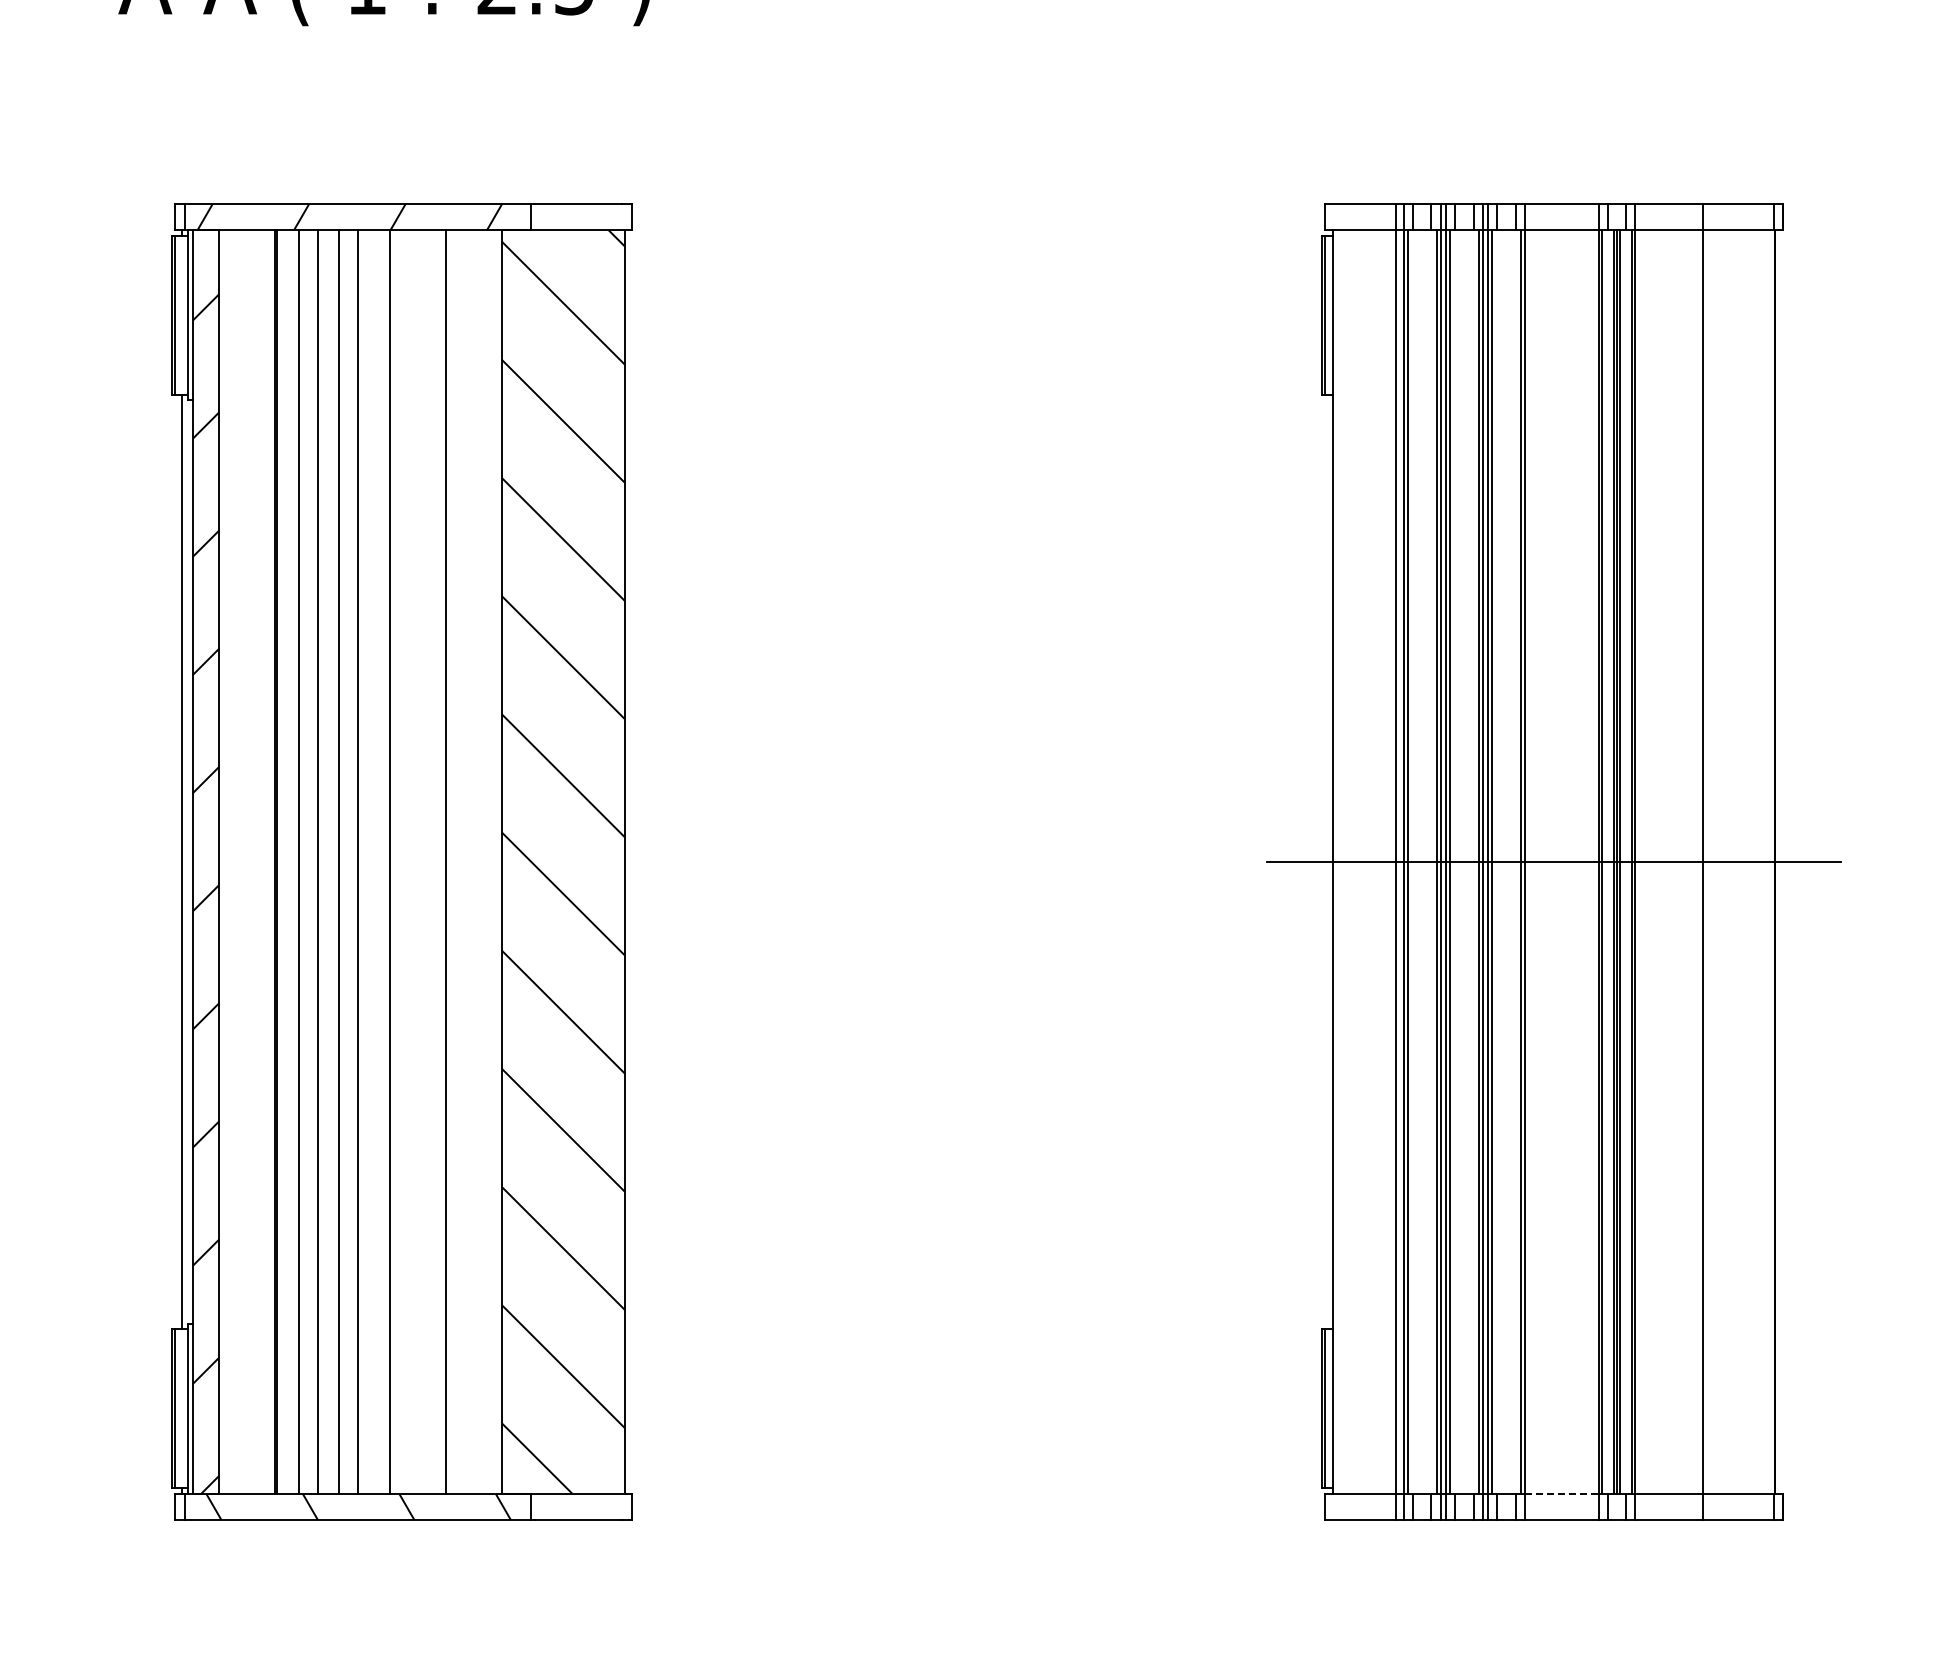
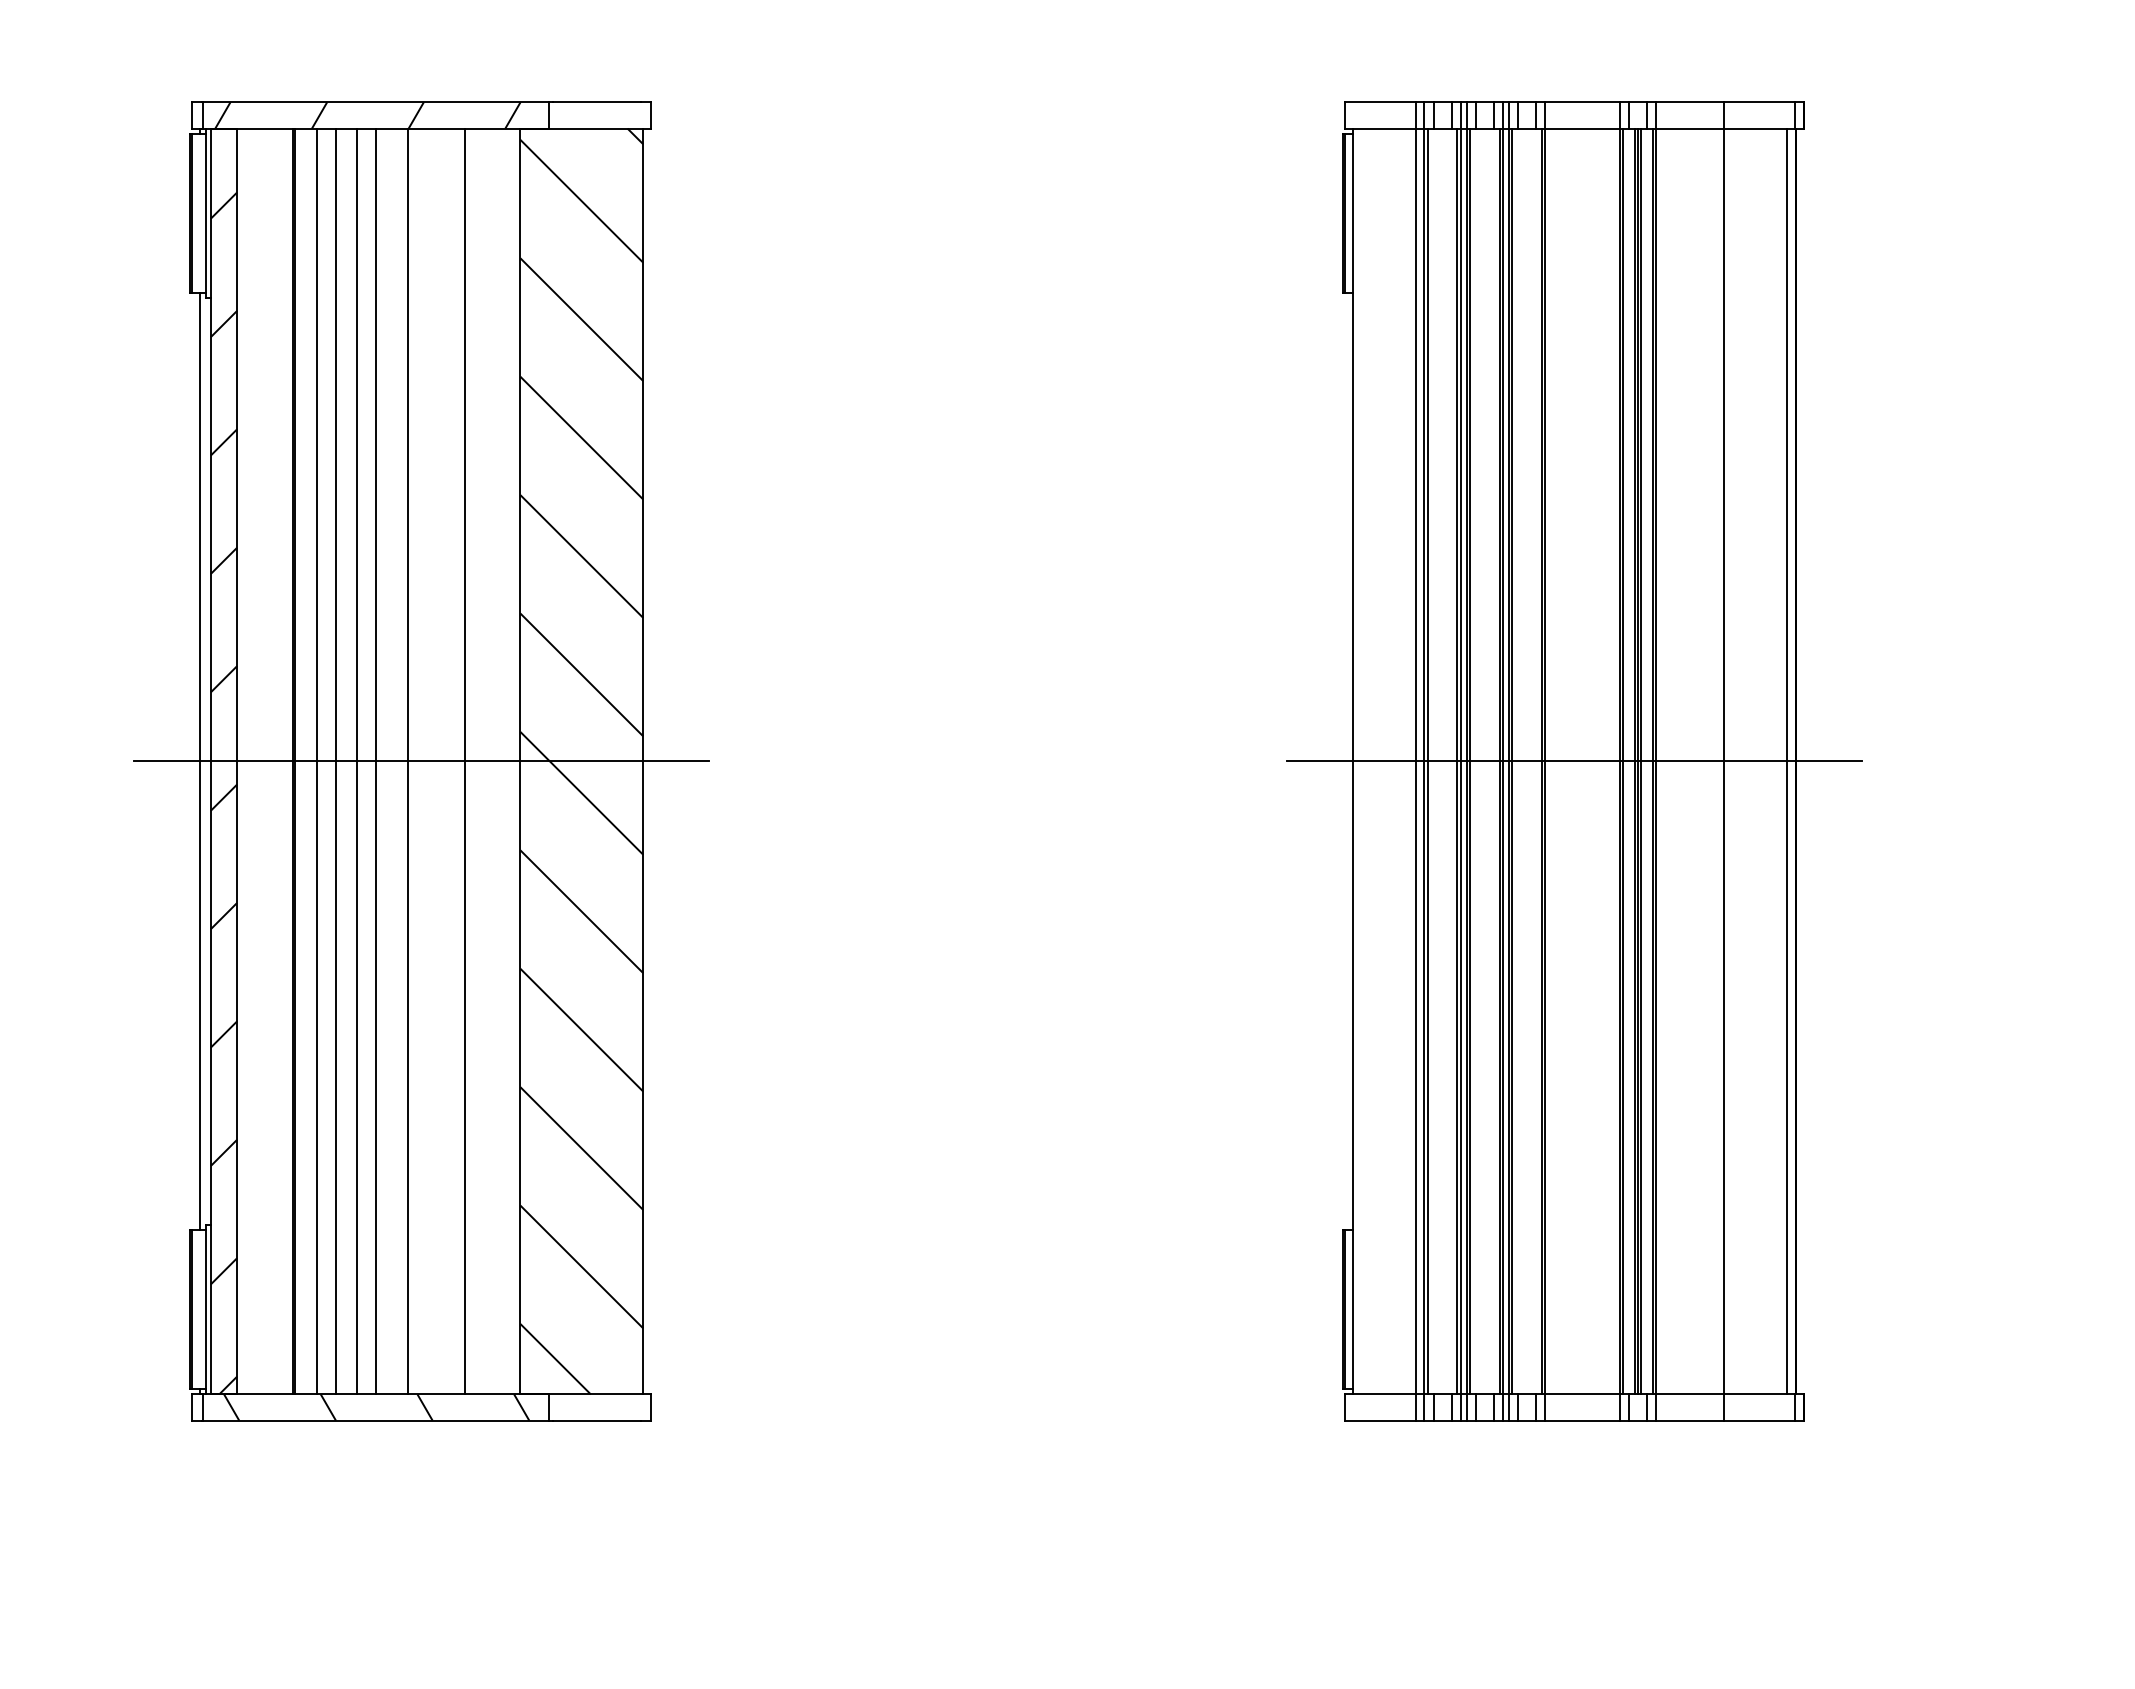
line: (403, 862) -> (421, 761), added
line: (1765, 862) -> (1786, 761), added
line: (1561, 1493) -> (1582, 1394), dashed -> solid

